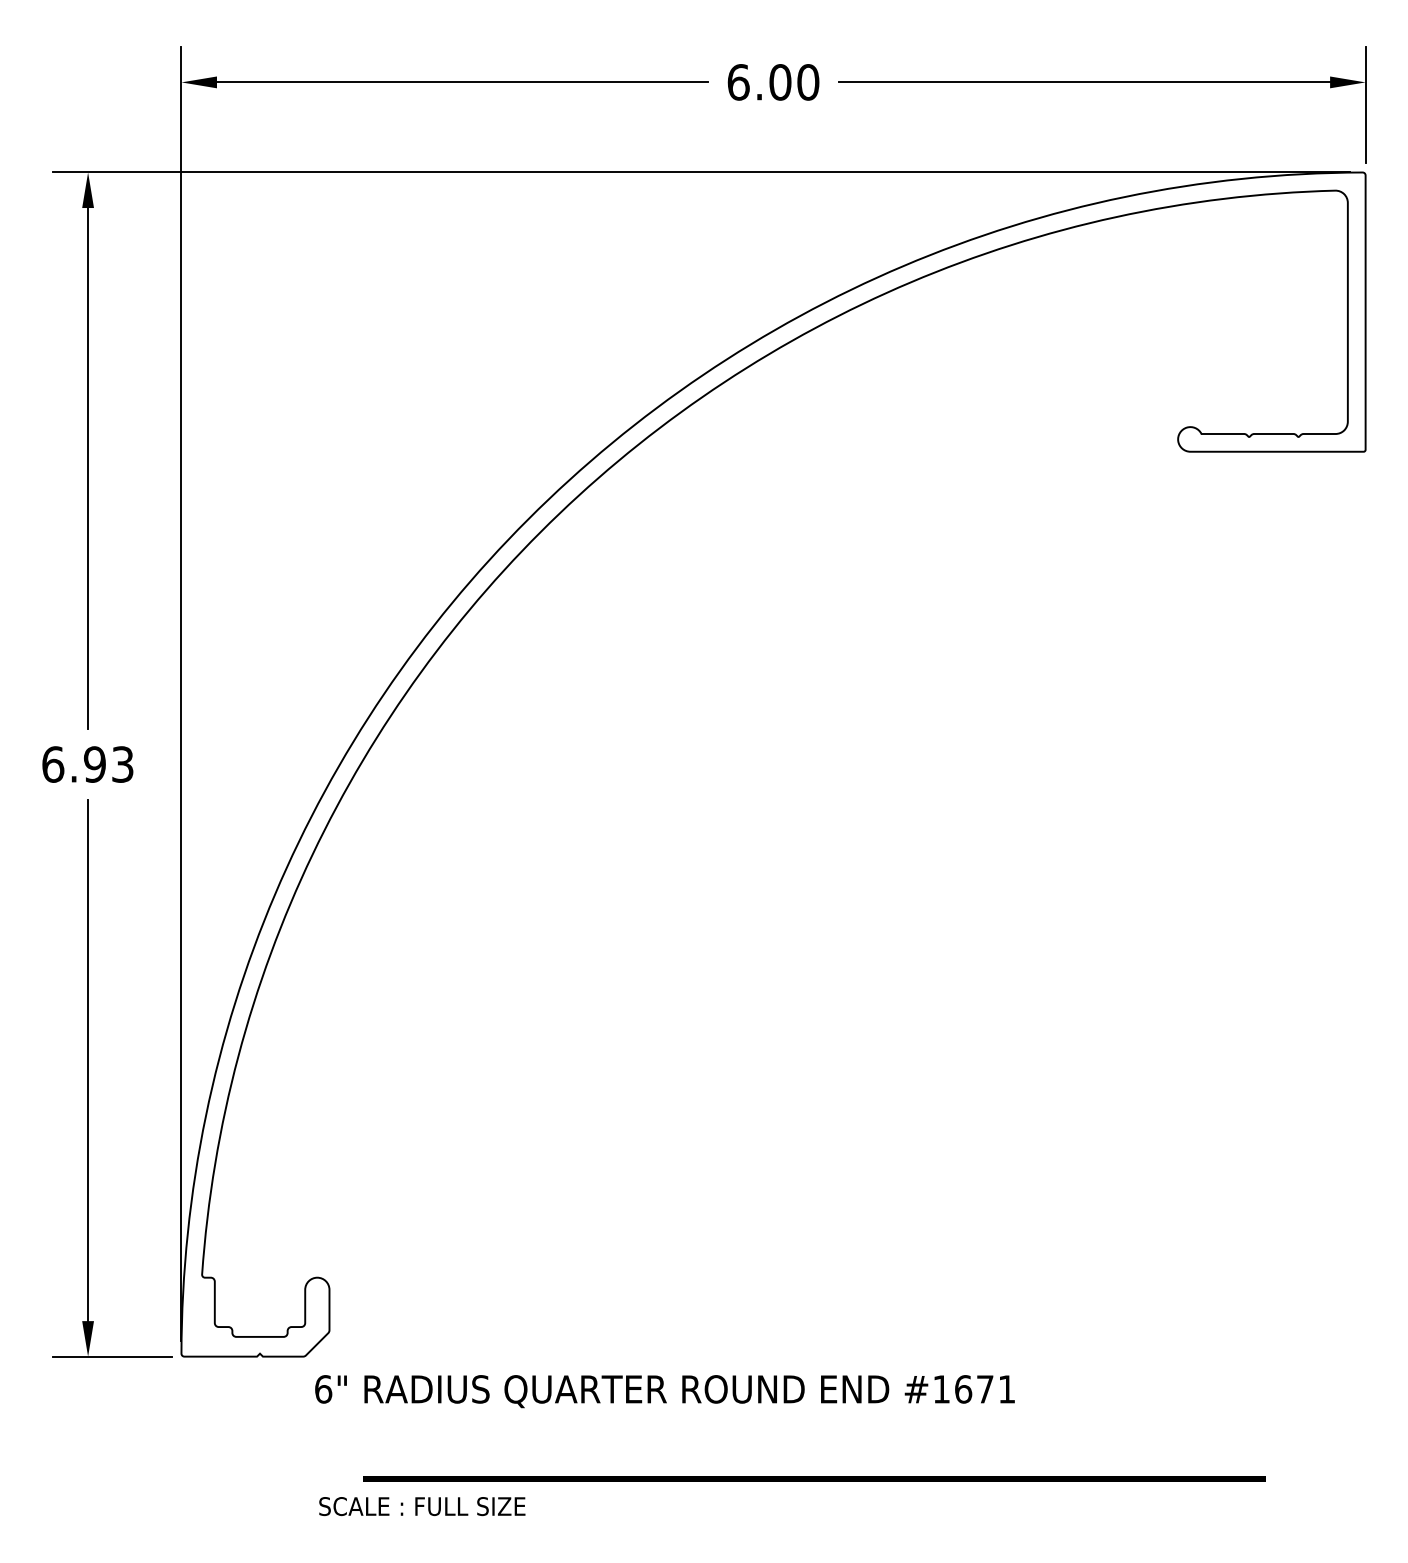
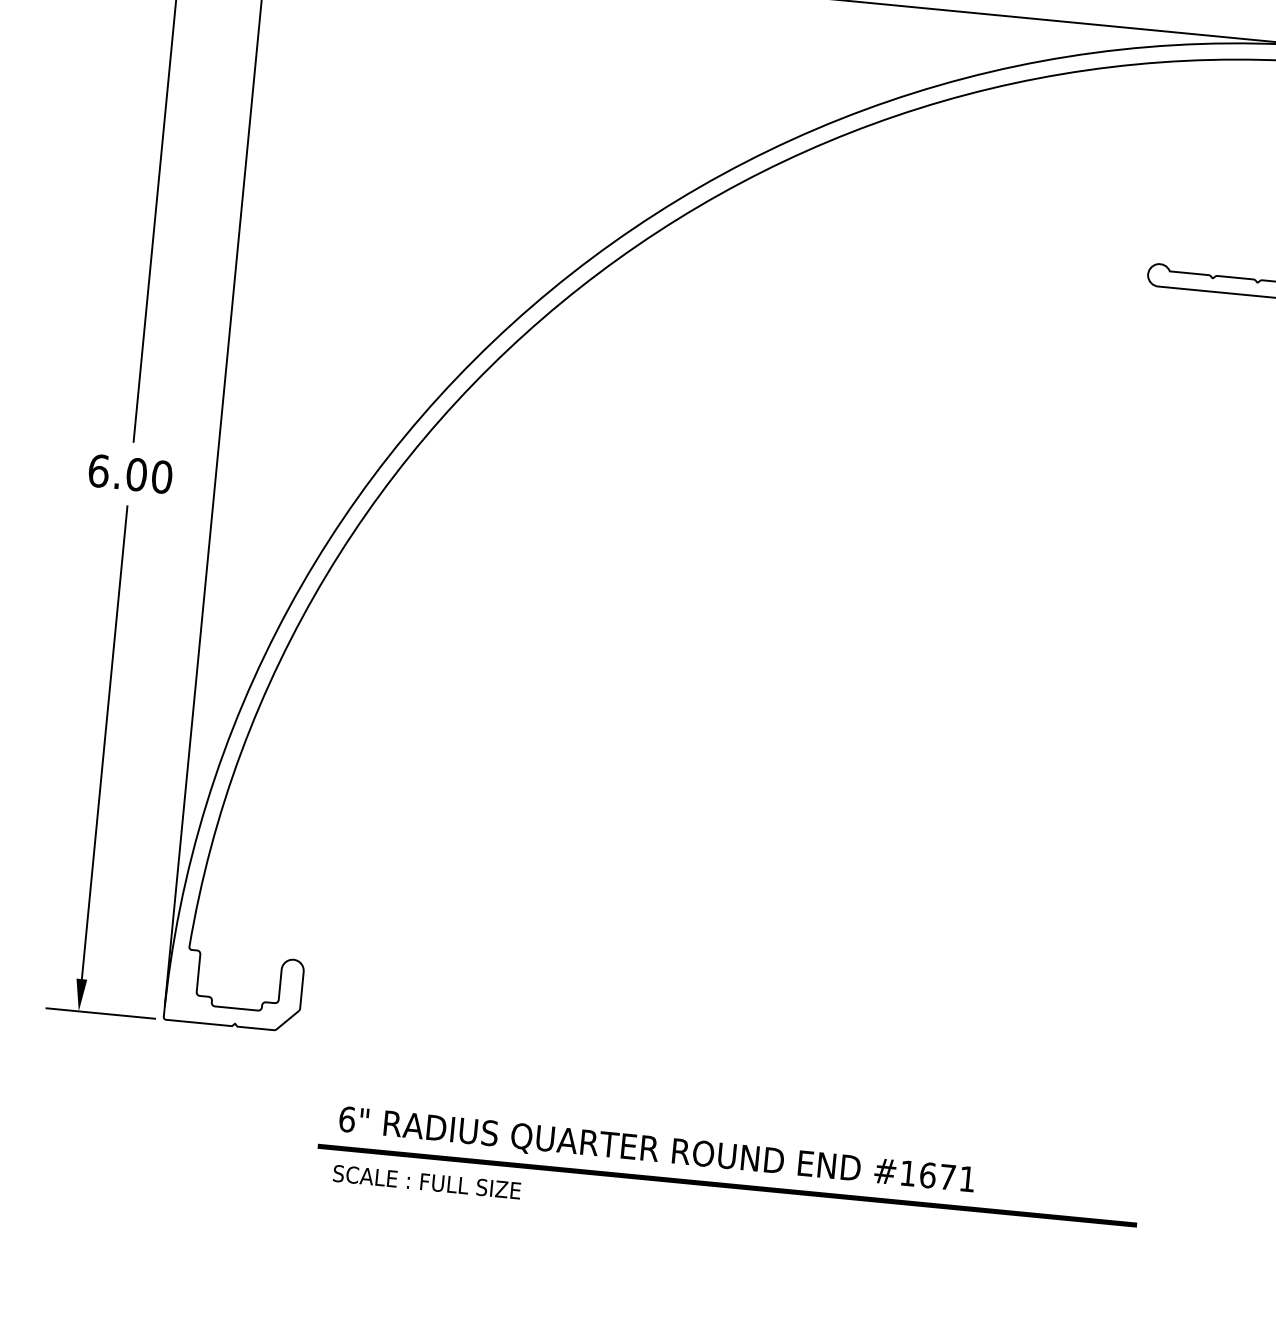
text: (108, 764) -> (149, 475), 6.93 -> 6.00
text: (664, 1391) -> (656, 1151), moved
text: (422, 1506) -> (427, 1182), moved

